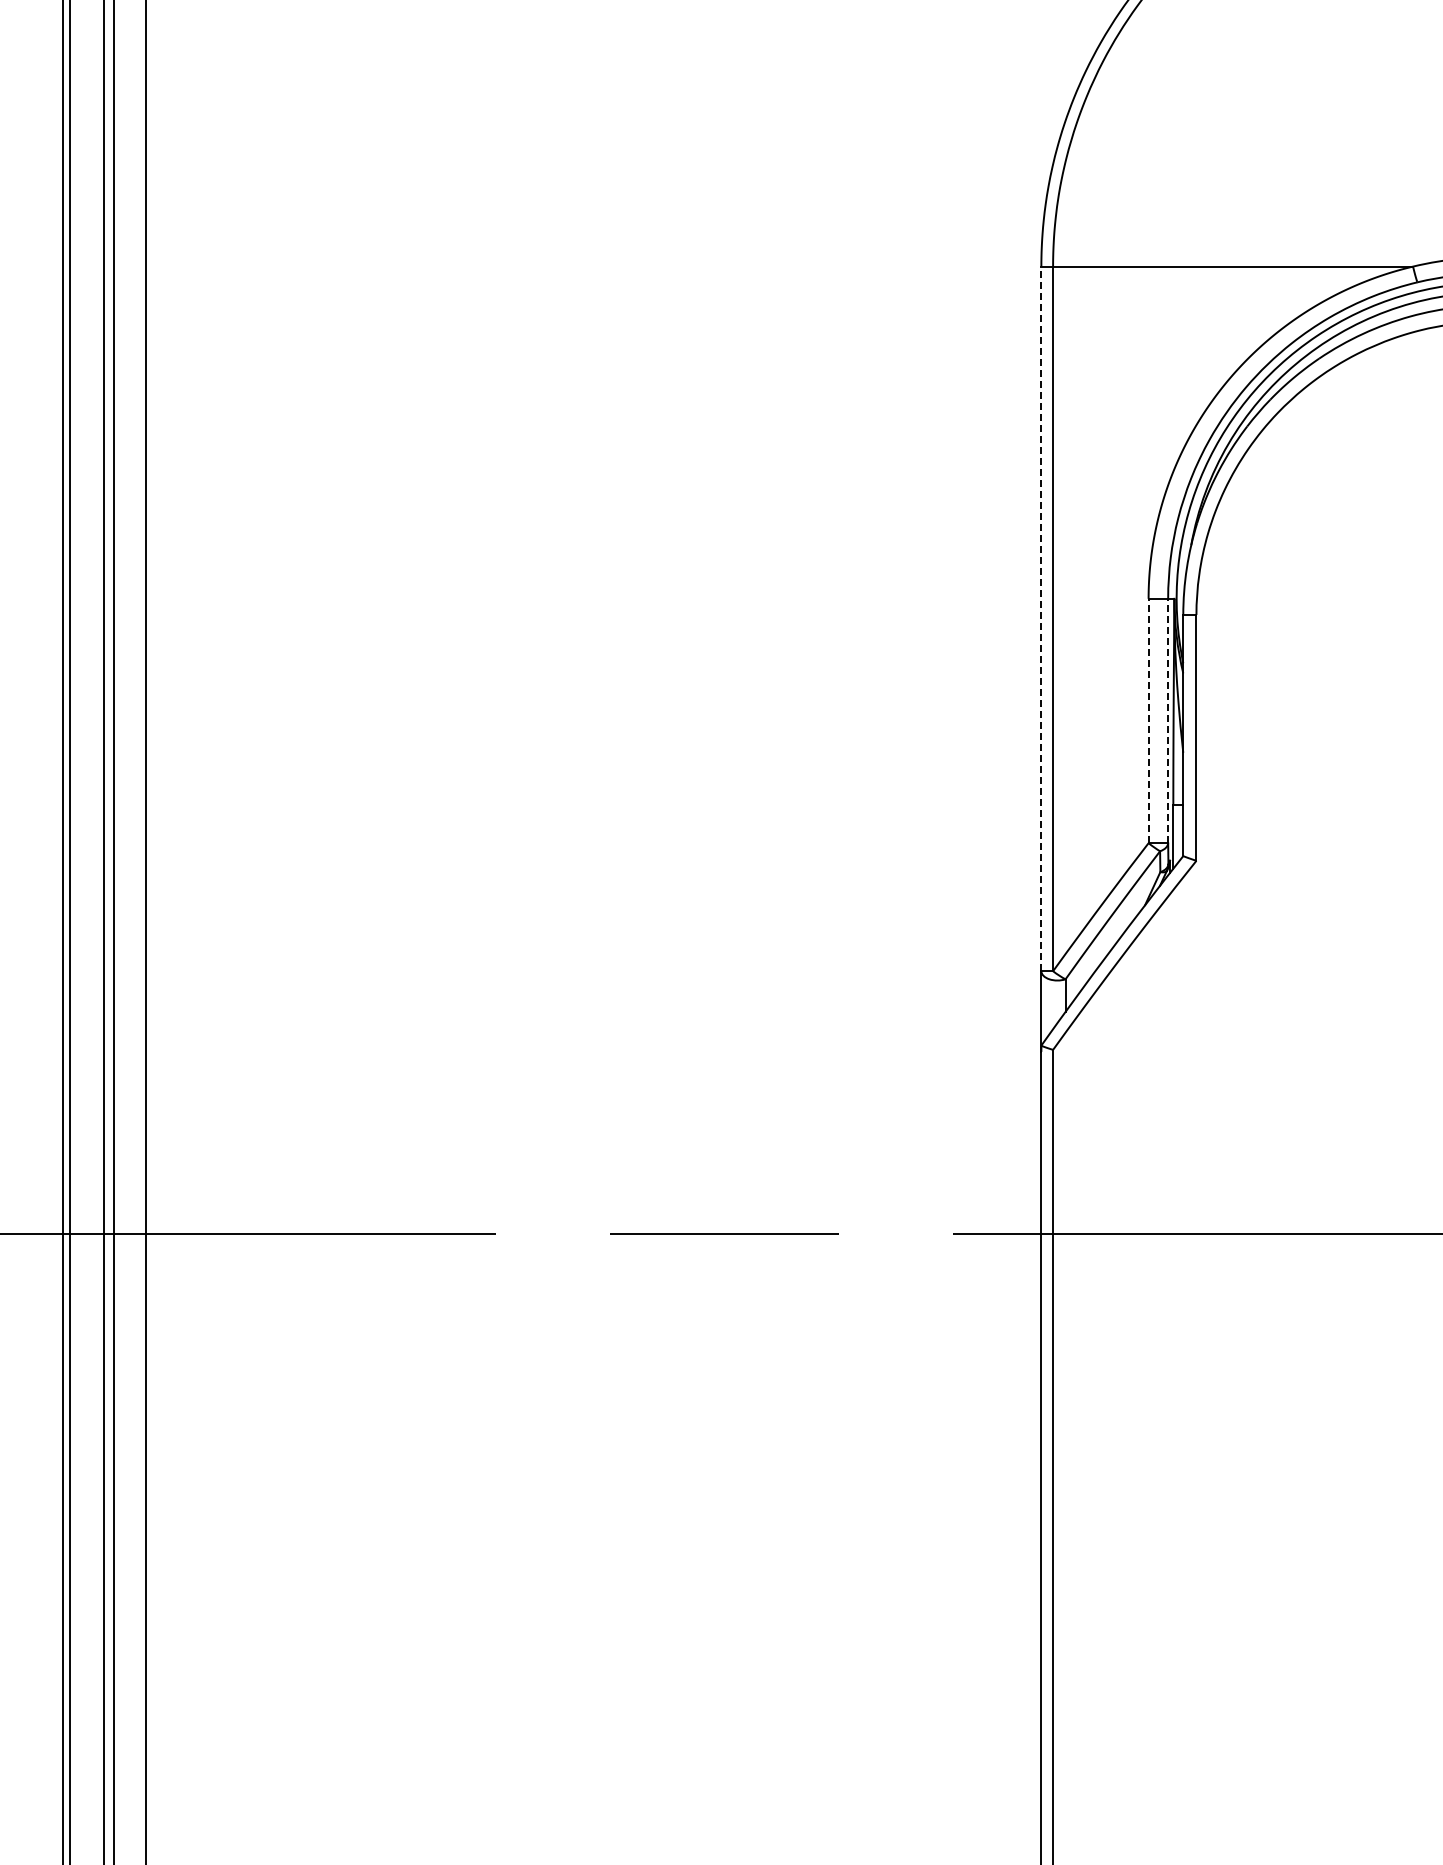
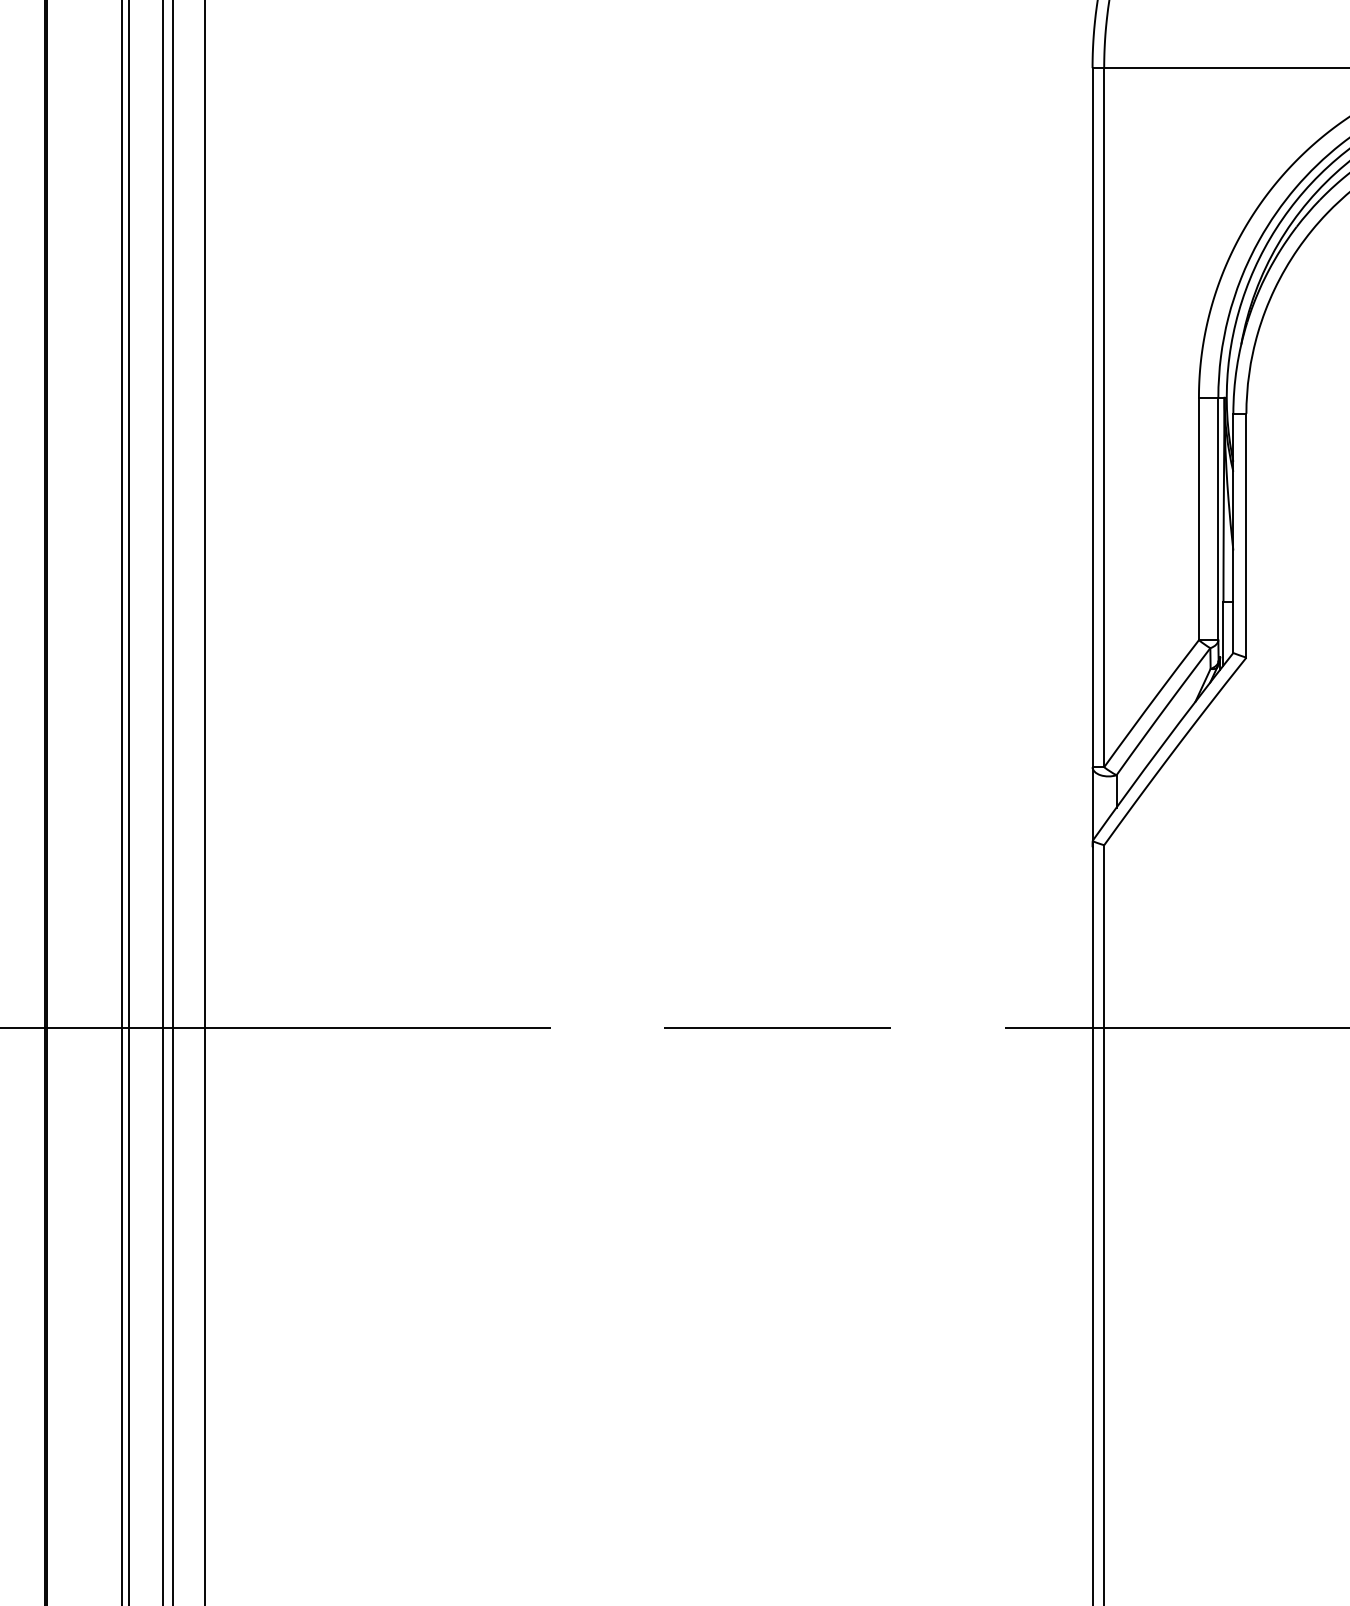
line: (1041, 618) -> (1092, 417), dashed -> solid
line: (1148, 720) -> (1198, 518), dashed -> solid
line: (1168, 720) -> (1218, 518), dashed -> solid

